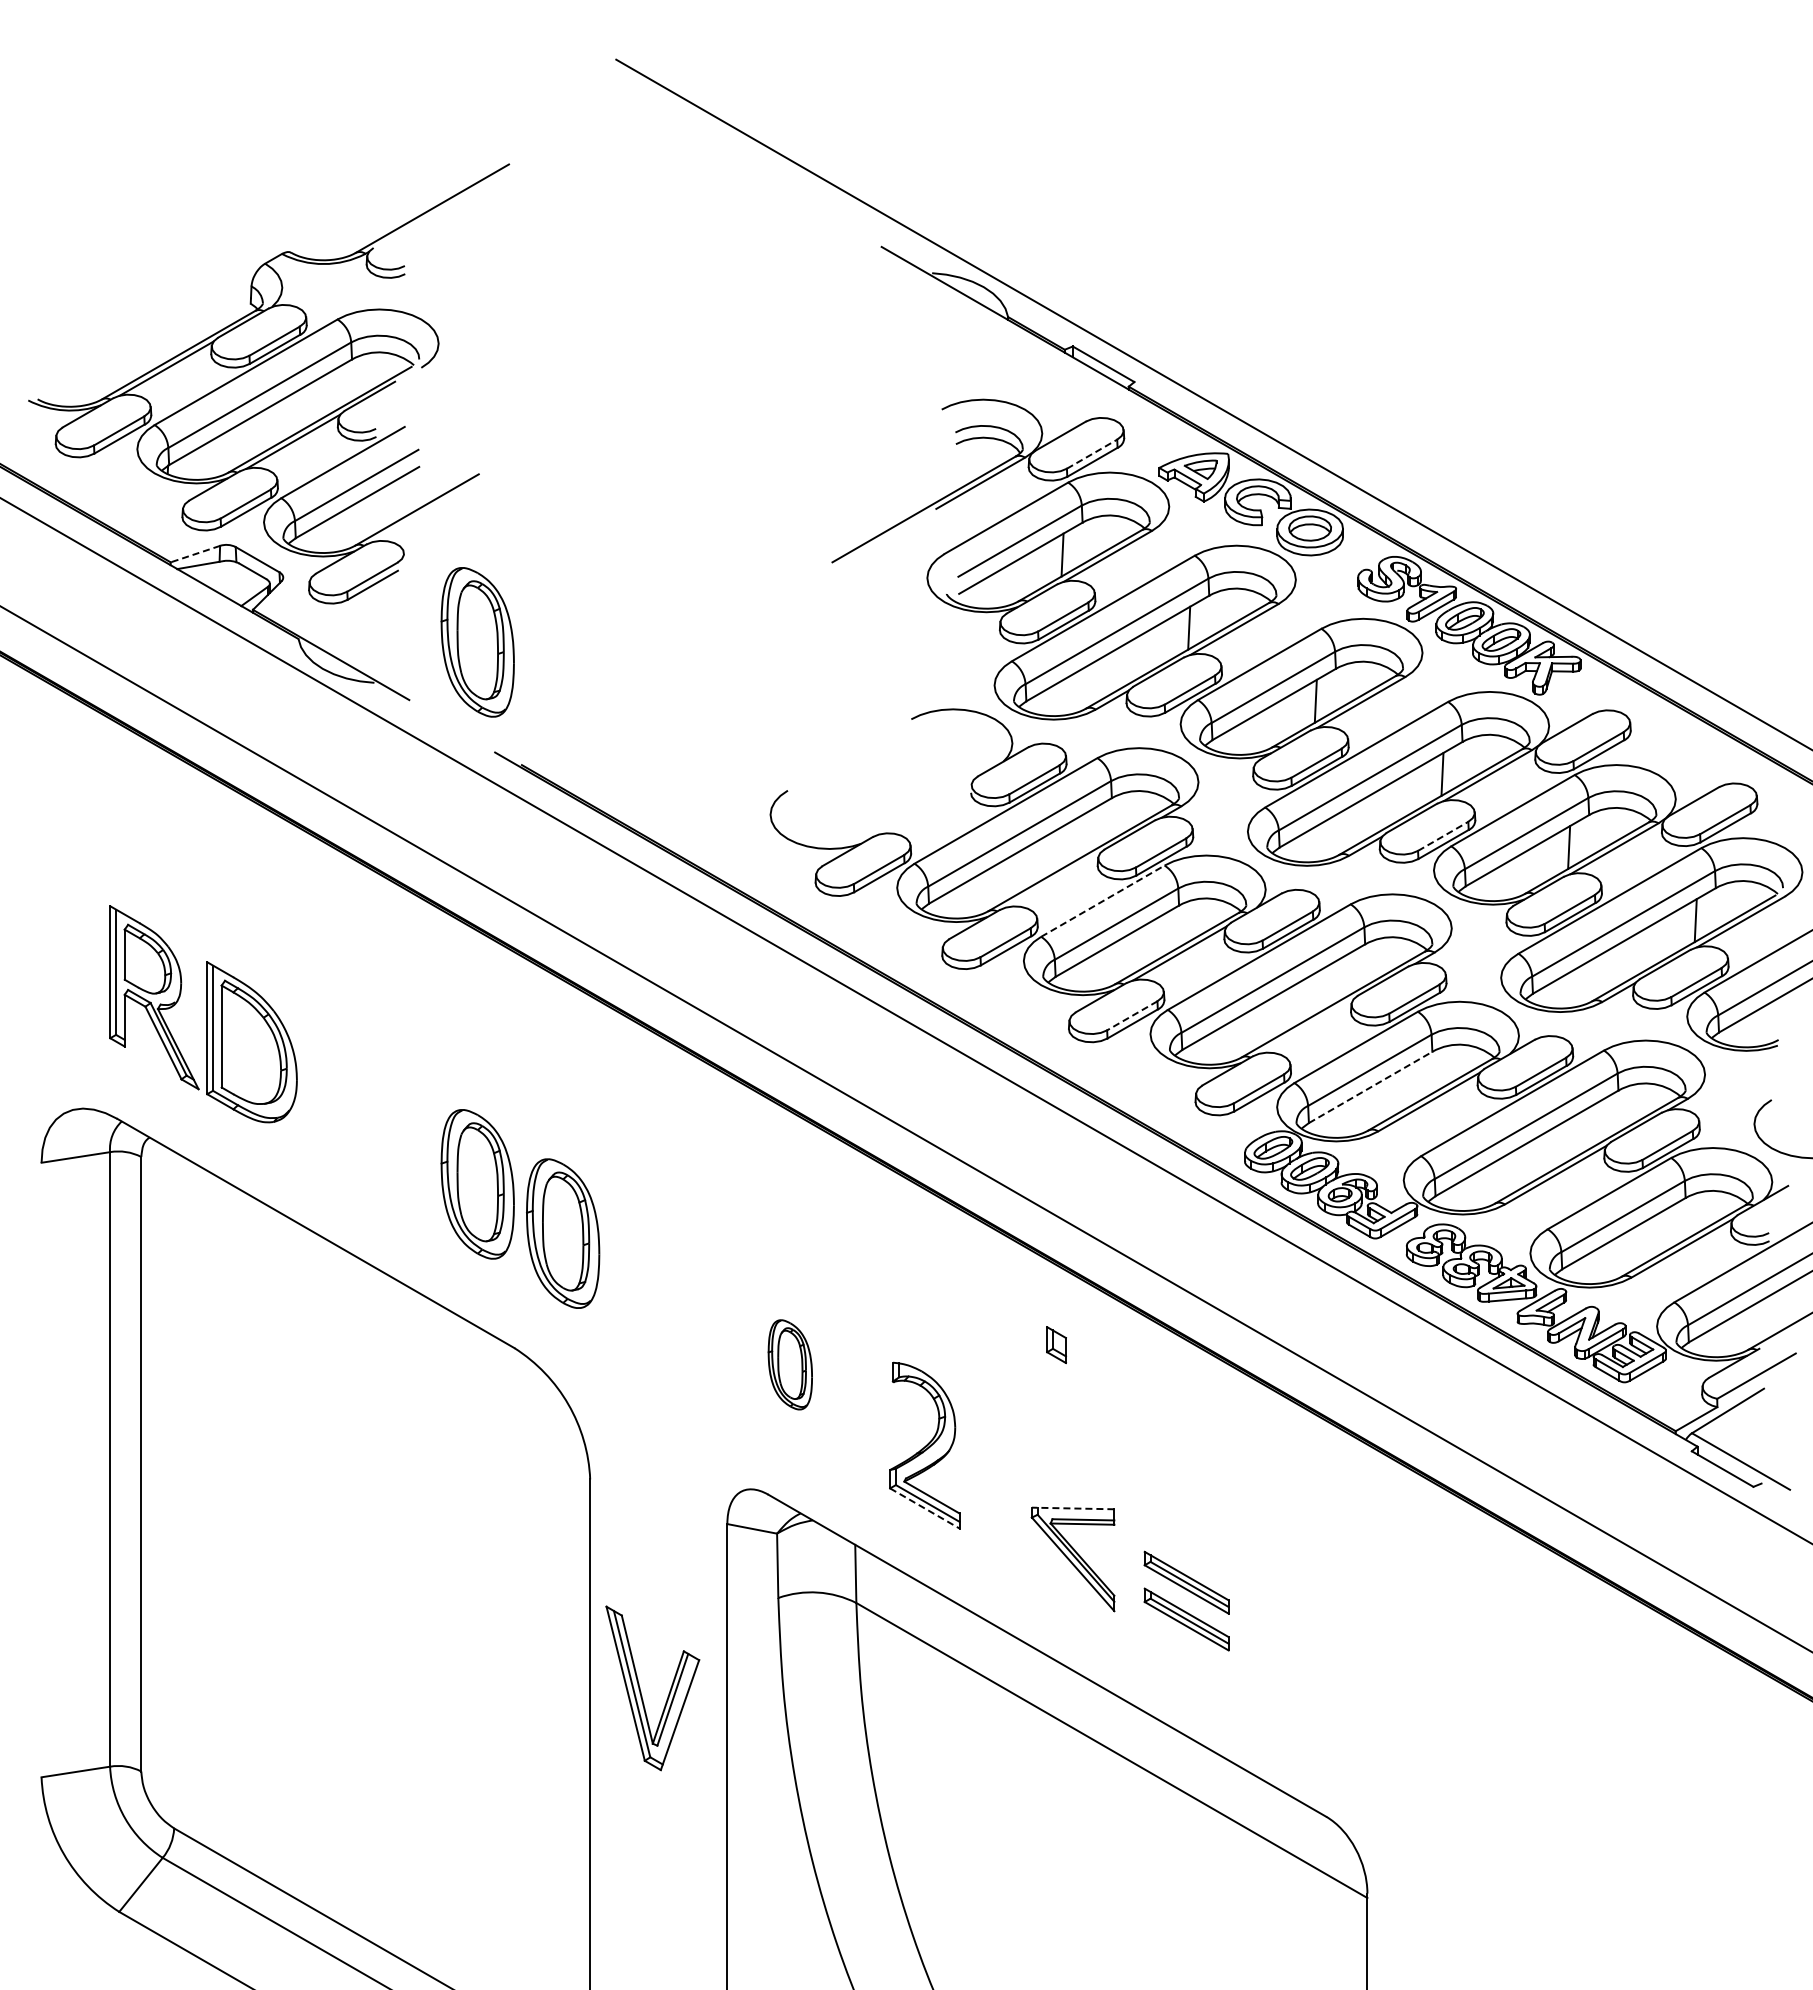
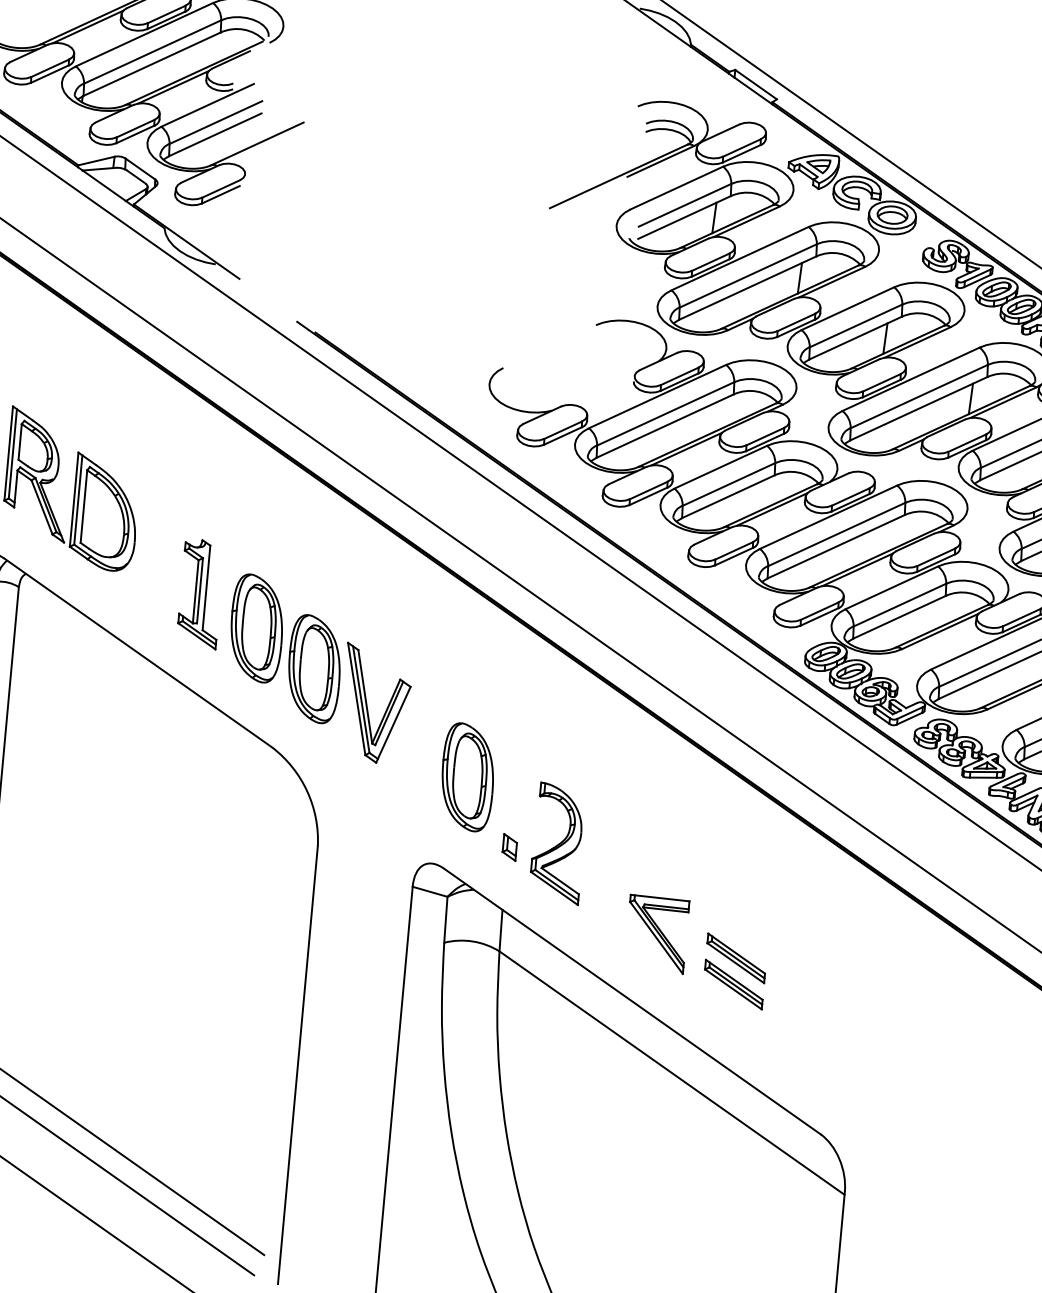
line: (1092, 453) -> (742, 147), dashed -> solid
line: (194, 554) -> (95, 161), dashed -> solid
part: (477, 642) -> (291, 242), removed
line: (1443, 836) -> (967, 443), dashed -> solid
line: (1053, 880) -> (686, 449), added
line: (1103, 900) -> (721, 466), dashed -> solid
line: (1131, 1016) -> (733, 551), dashed -> solid
line: (1306, 1026) -> (857, 569), added
line: (1371, 1087) -> (900, 617), dashed -> solid
part: (394, 1143) -> (200, 593), added
part: (1056, 1345) -> (509, 847), moved
part: (790, 1364) -> (468, 777), size x1.67
line: (925, 1508) -> (554, 888), dashed -> solid
line: (1072, 1508) -> (659, 898), dashed -> solid
part: (641, 1691) -> (367, 705), moved

